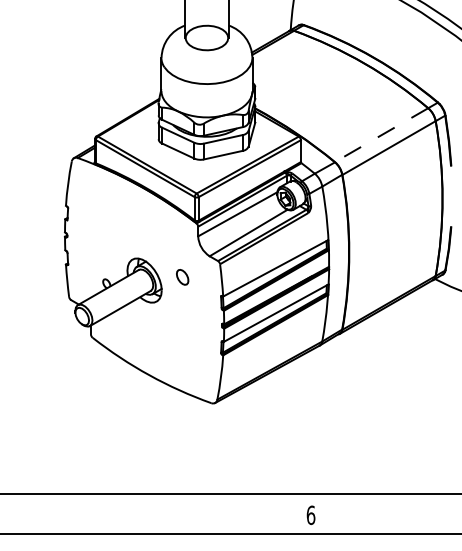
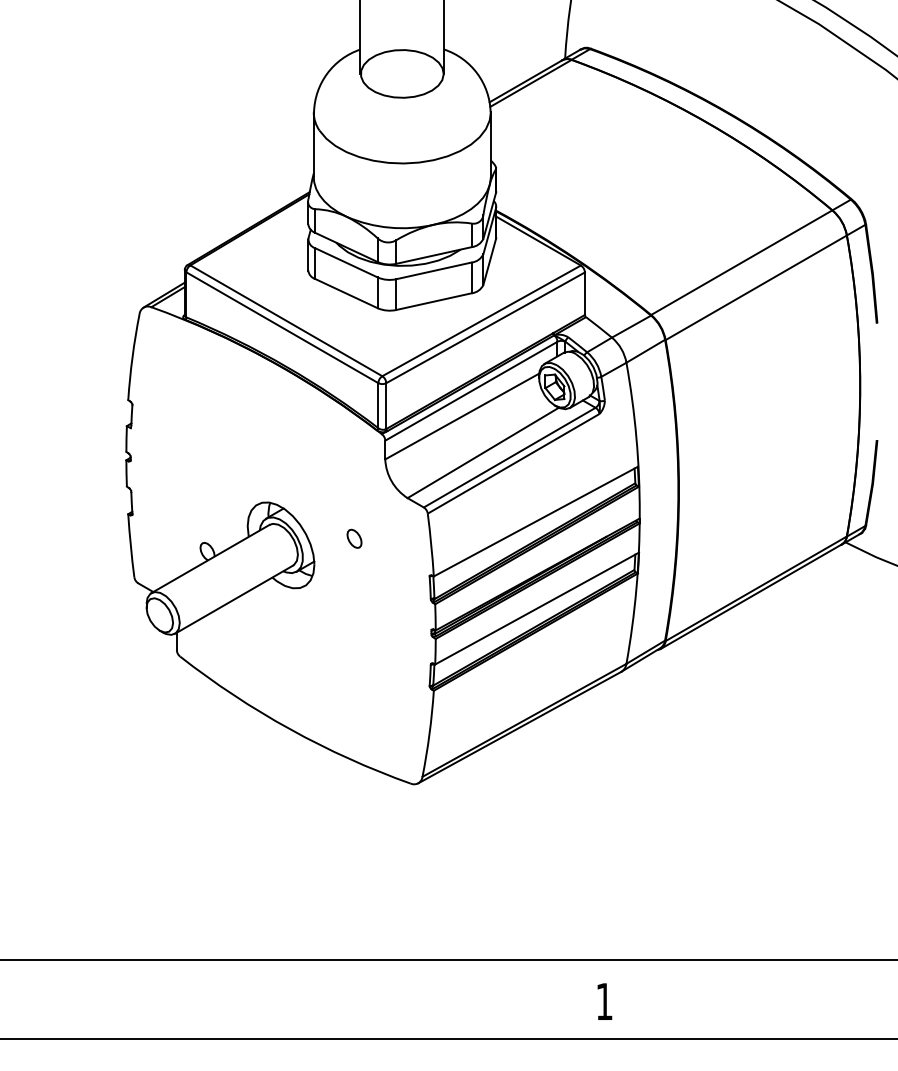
line: (381, 135) -> (741, 263), dashed -> solid
part: (181, 276) -> (352, 537), size x0.62
text: (310, 515) -> (603, 1002), 6 -> 1

